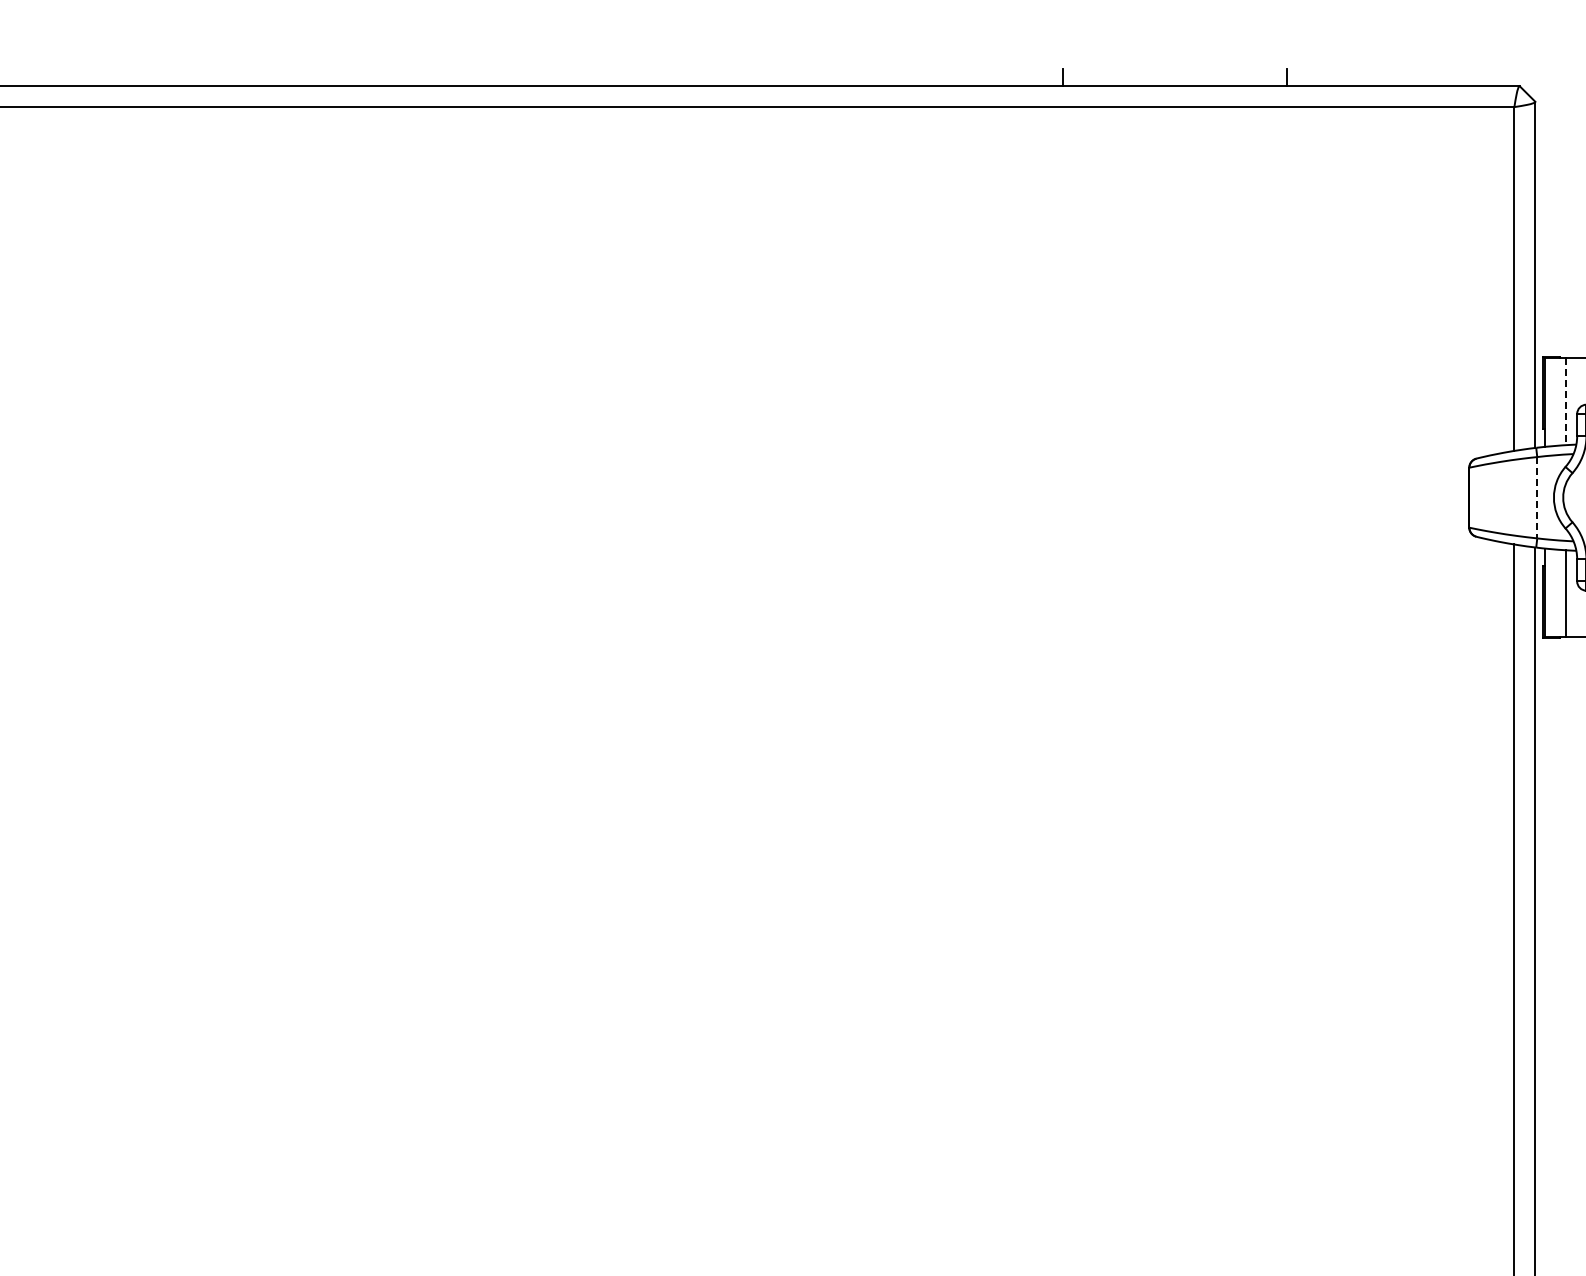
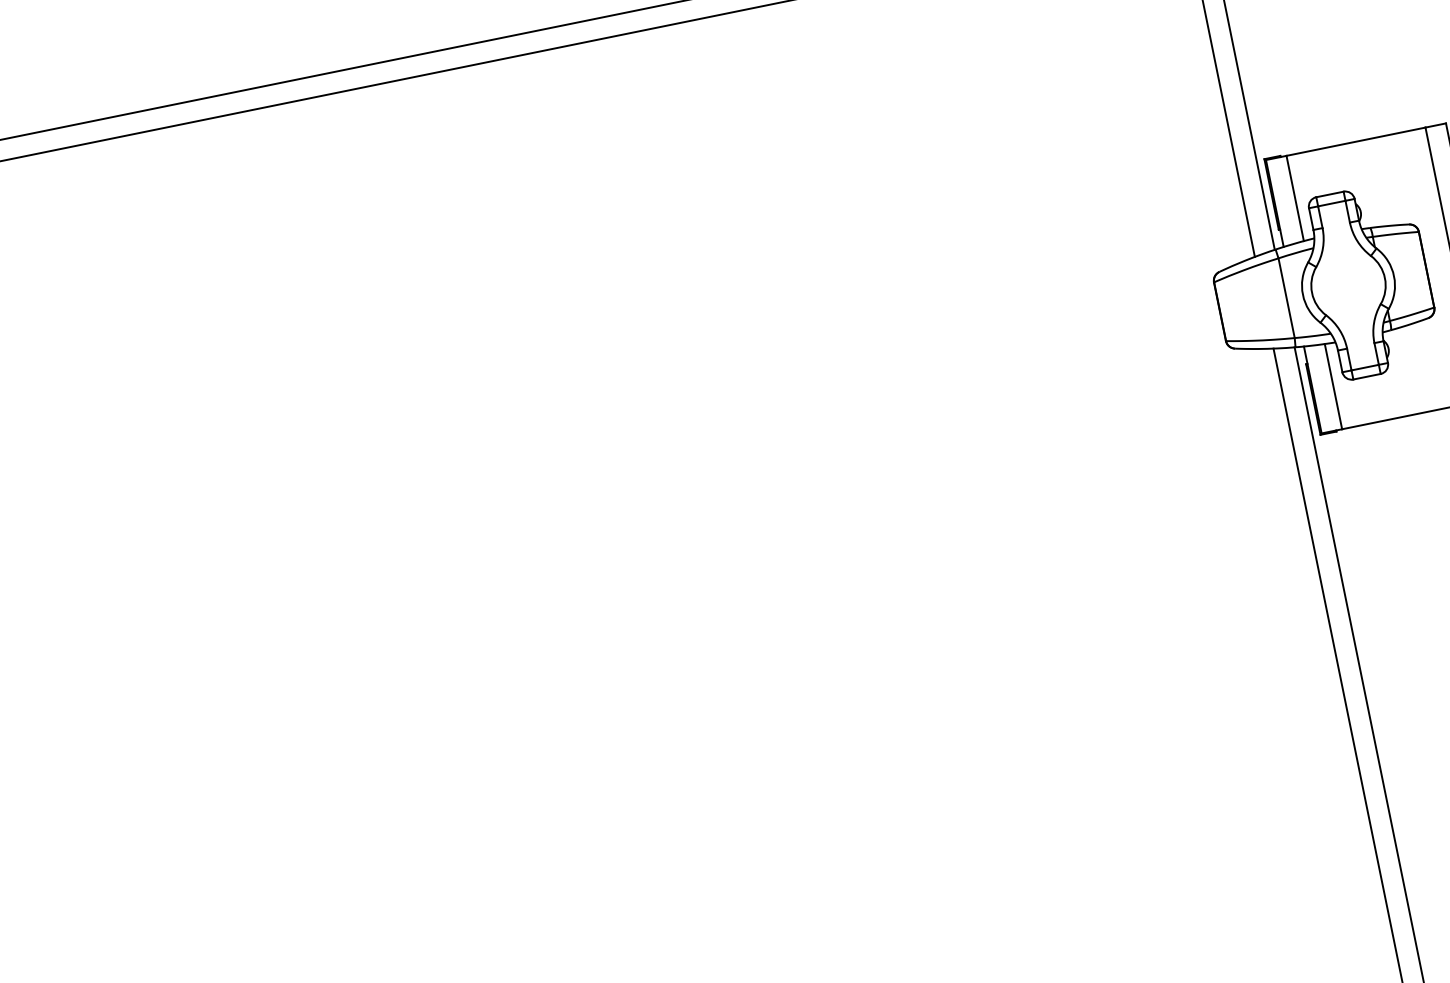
line: (1565, 402) -> (1295, 199), dashed -> solid
line: (1537, 497) -> (1286, 297), dashed -> solid

